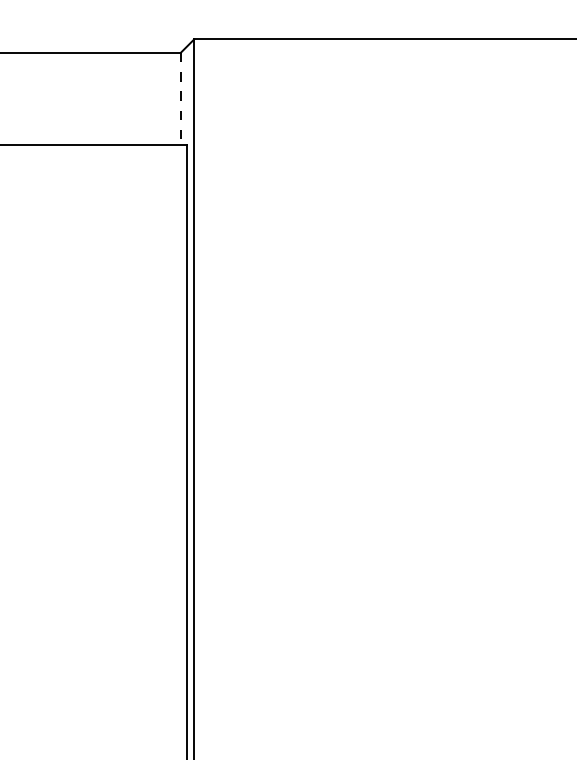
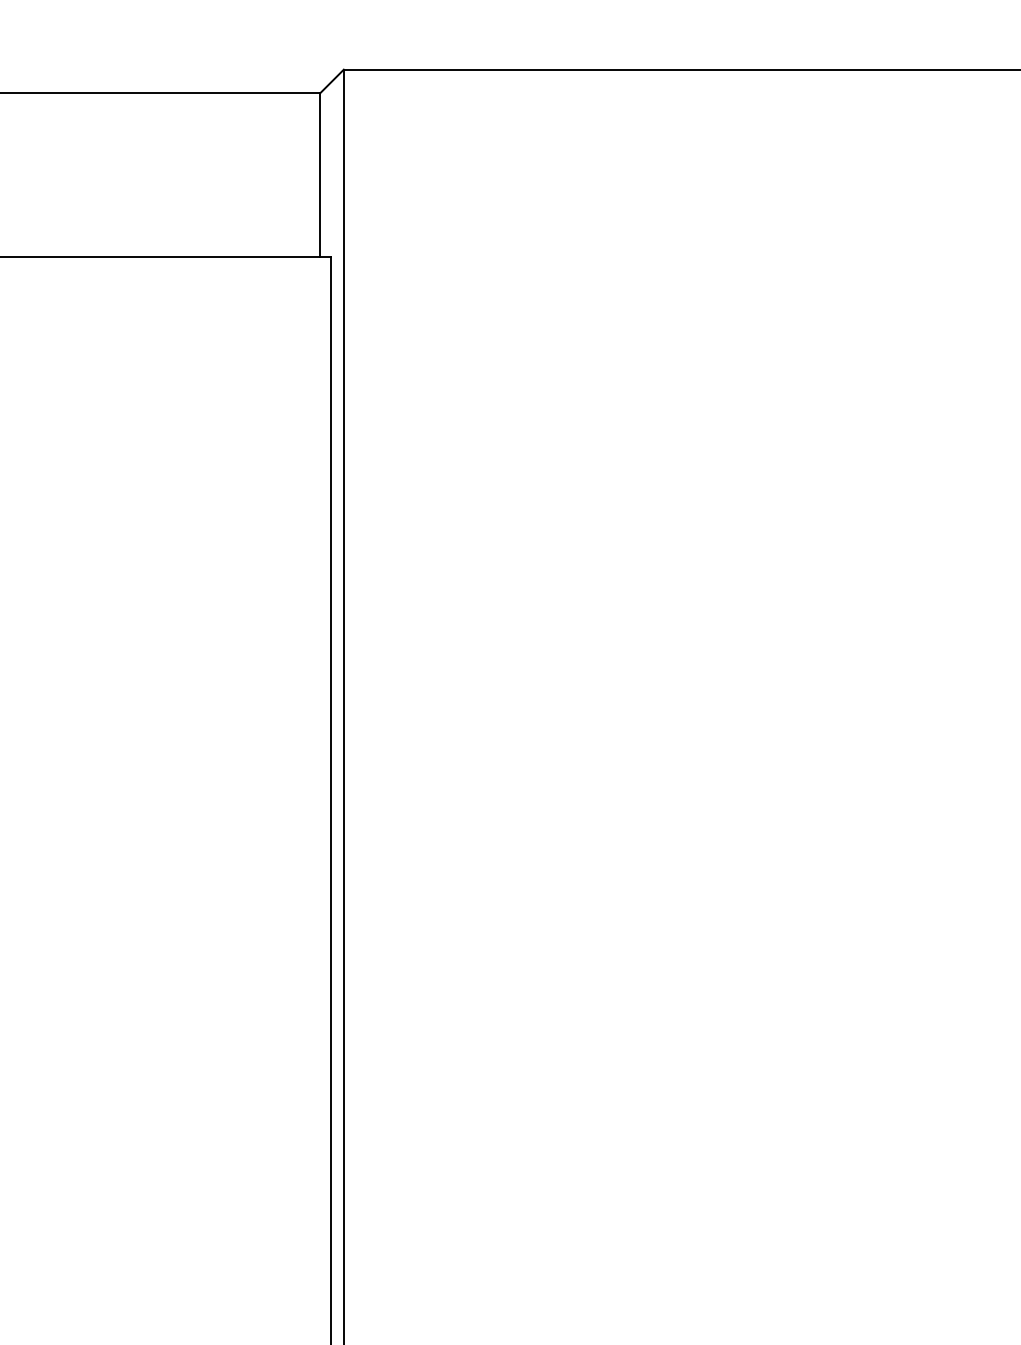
line: (180, 99) -> (319, 176), dashed -> solid

